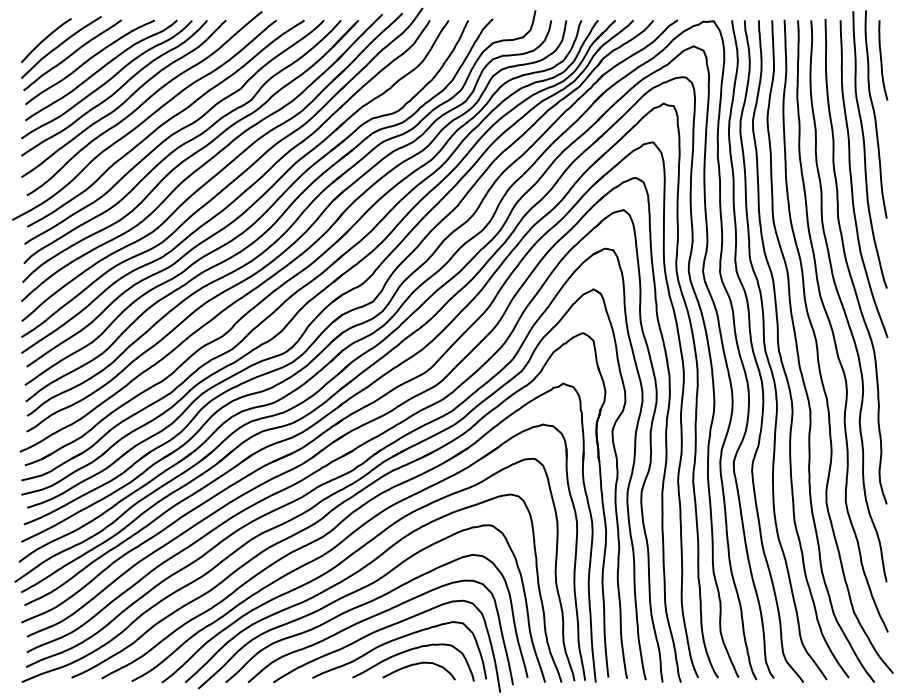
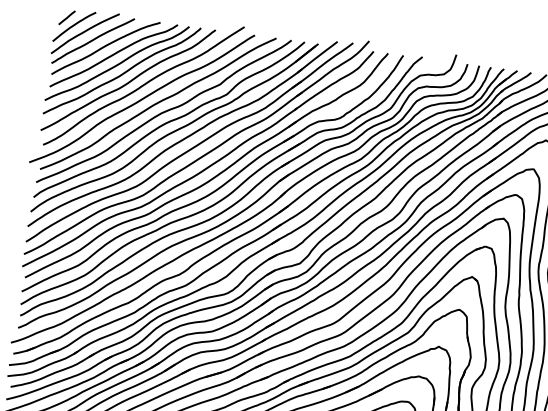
line: (35, 29) -> (67, 17), added

